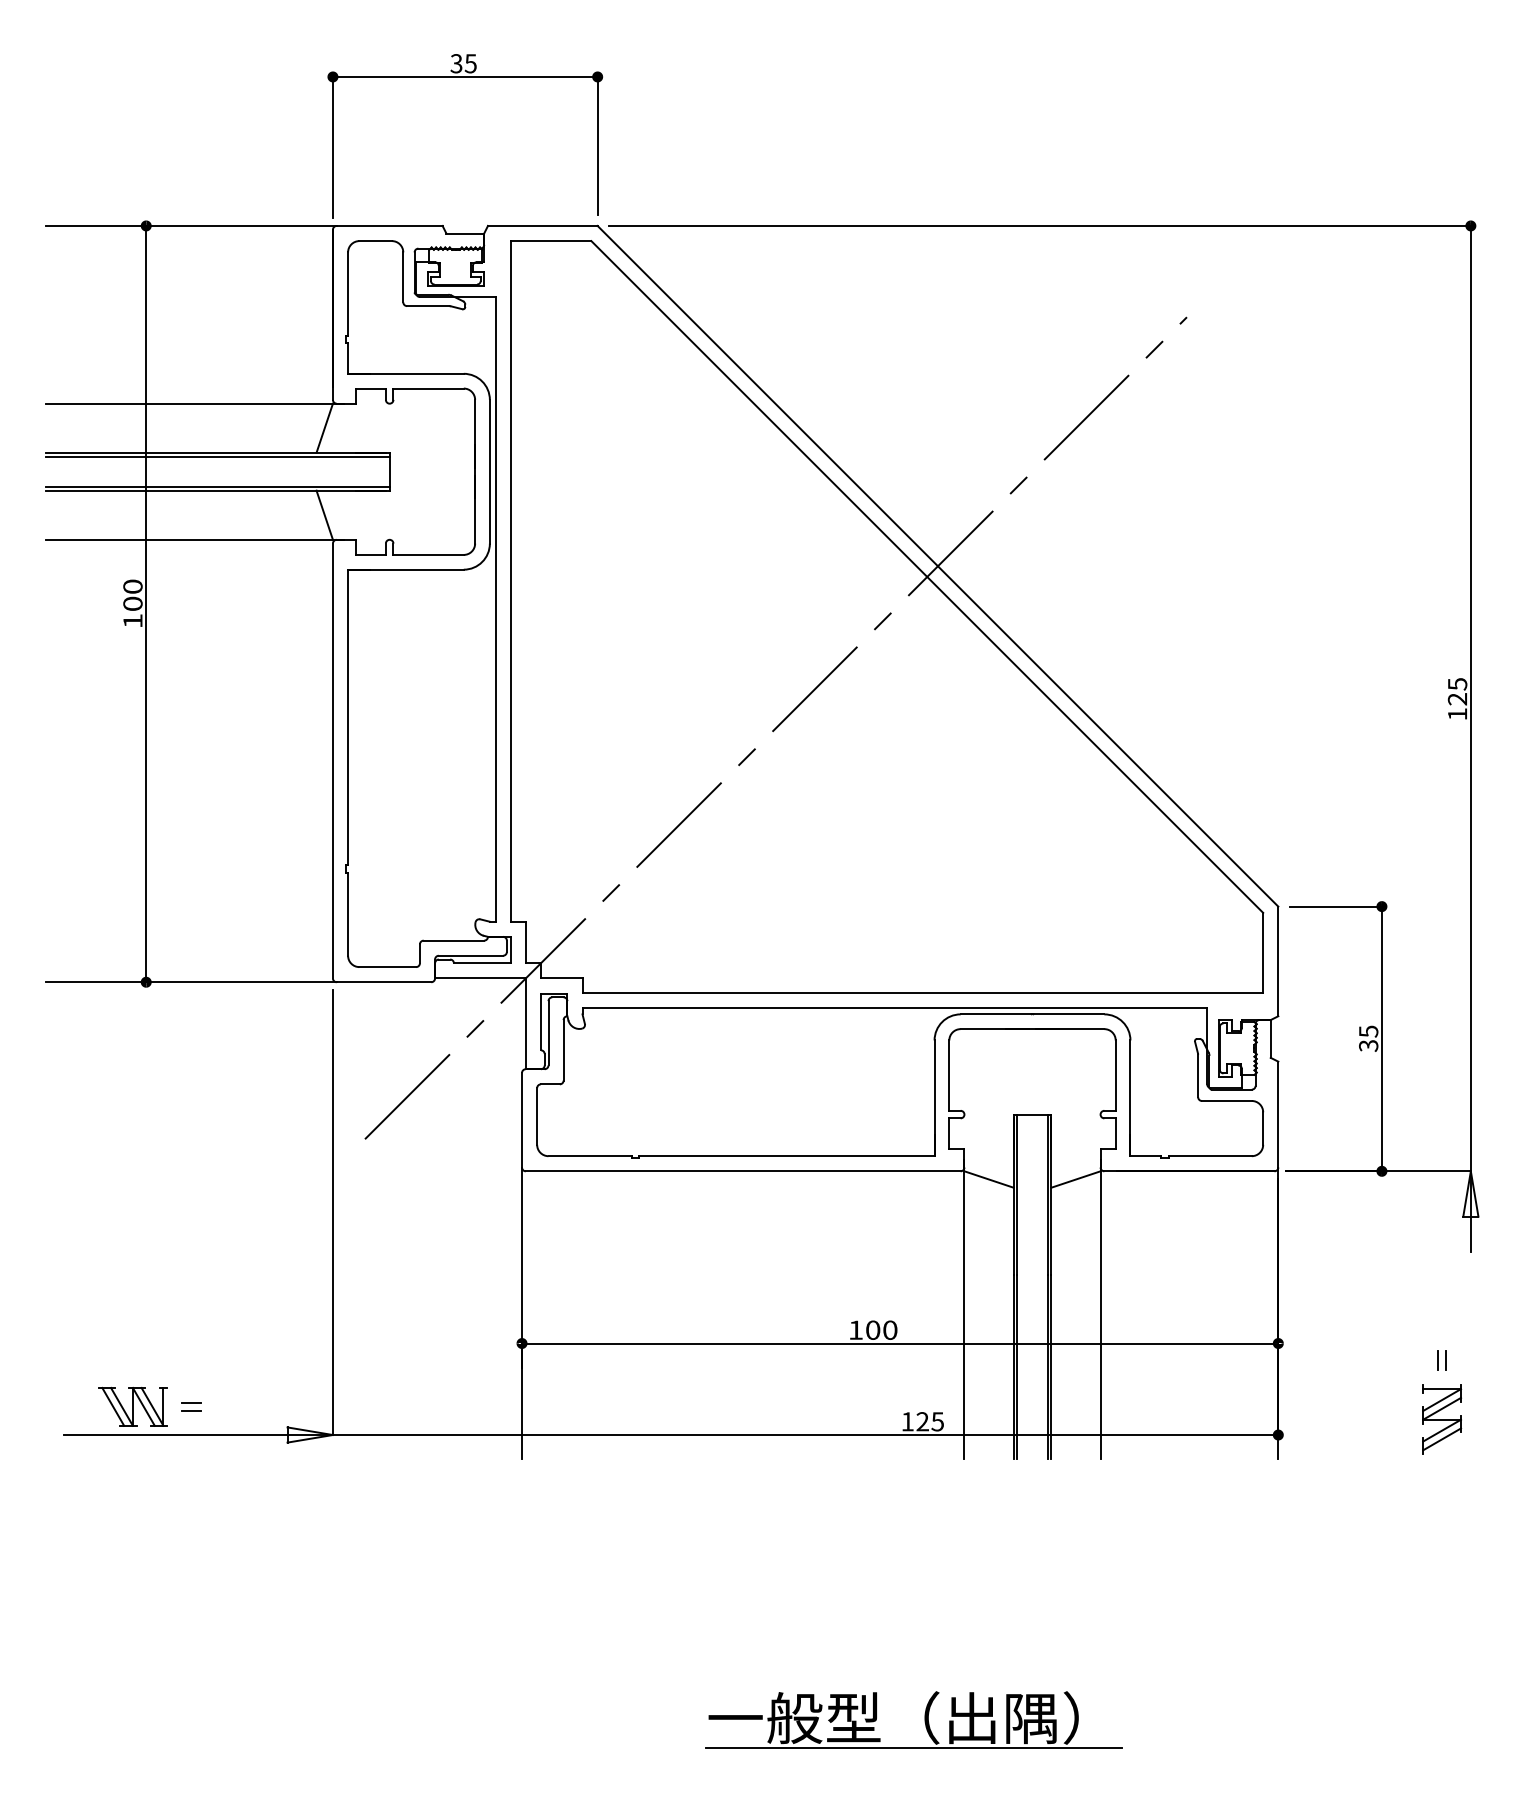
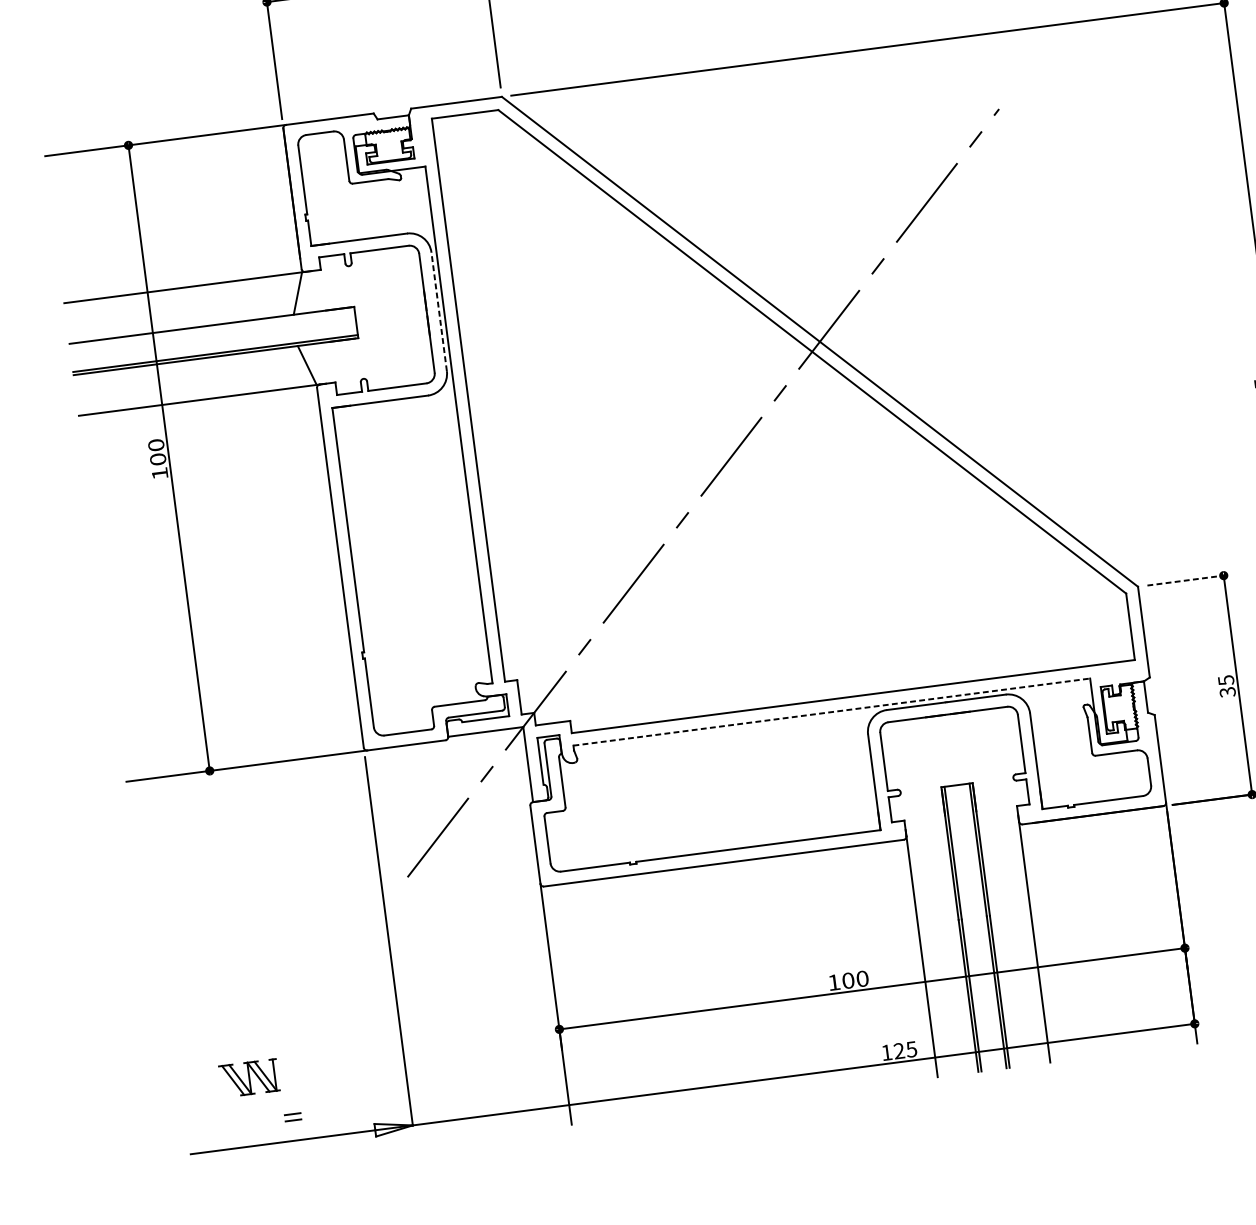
line: (217, 456) -> (212, 328), removed
line: (489, 471) -> (438, 311), solid -> dashed
line: (1336, 906) -> (1186, 580), solid -> dashed
line: (895, 1008) -> (832, 712), solid -> dashed
line: (988, 1179) -> (927, 843), removed
line: (1075, 1179) -> (999, 834), removed
part: (132, 1406) -> (249, 1078), moved

